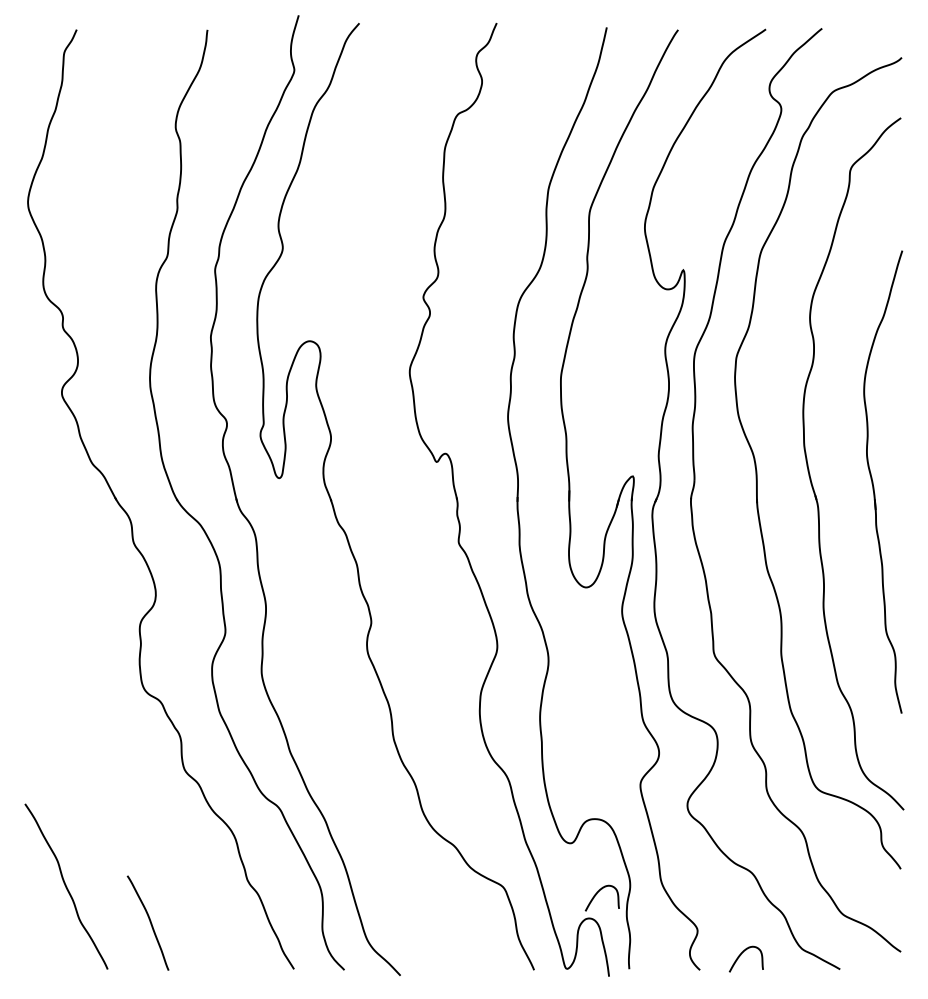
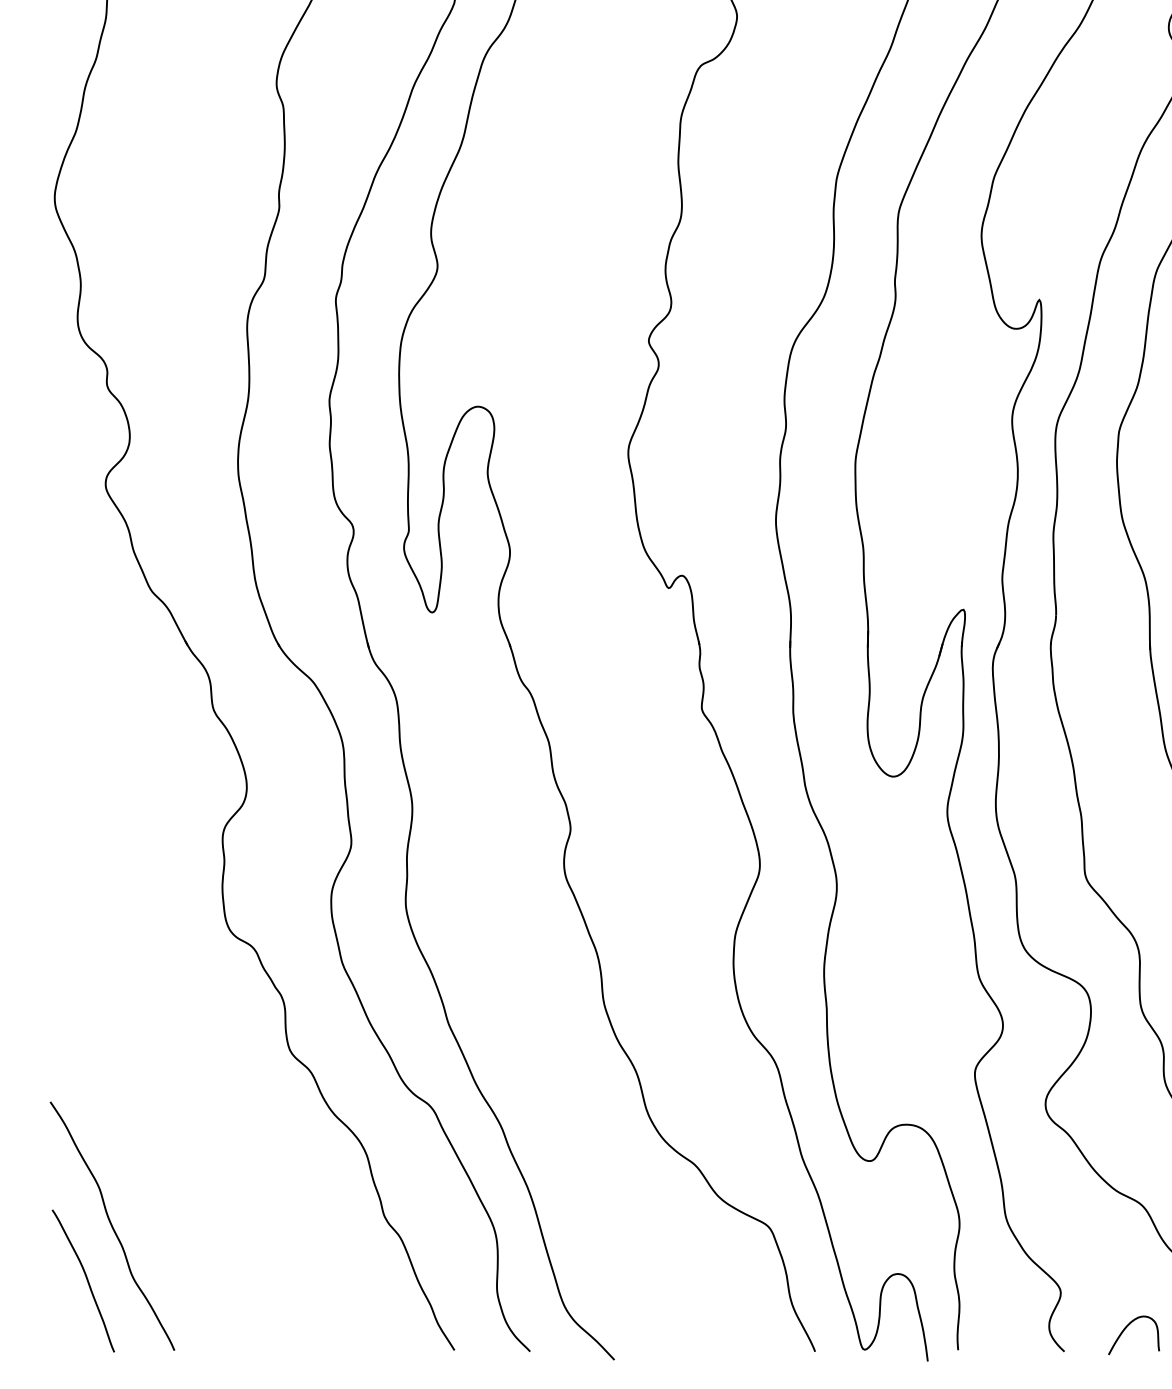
curve: (597, 894) -> (910, 1237), removed
curve: (149, 922) -> (85, 1280), moved

